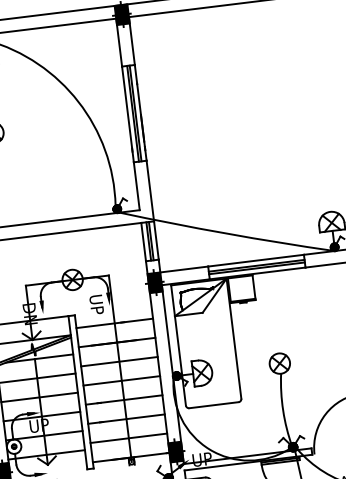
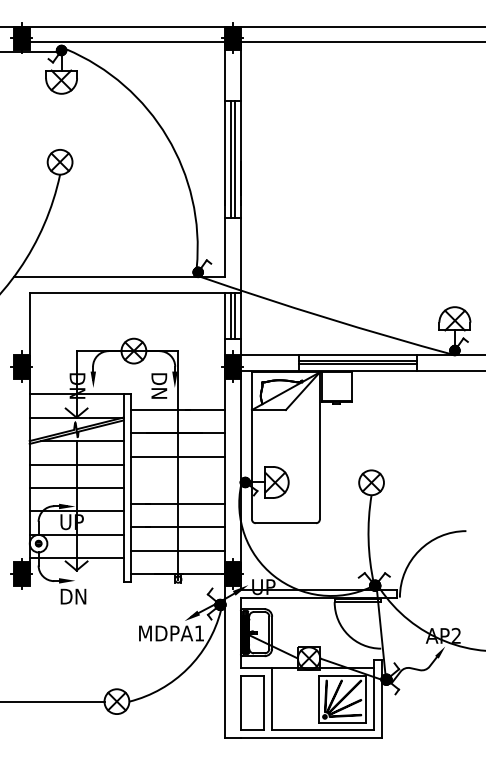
text: (96, 305) -> (159, 385), UP -> DN
line: (122, 381) -> (178, 480), removed

